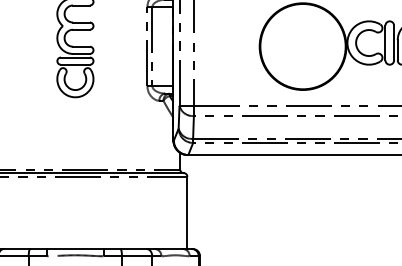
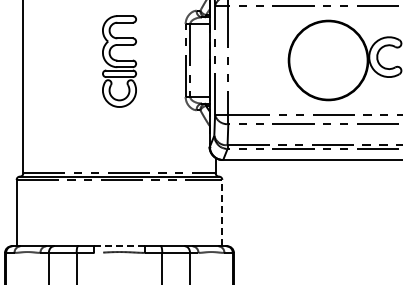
line: (187, 212) -> (222, 212), solid -> dashed
line: (75, 249) -> (119, 246), solid -> dashed

